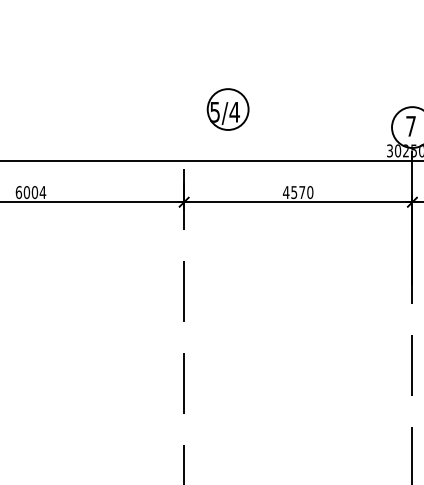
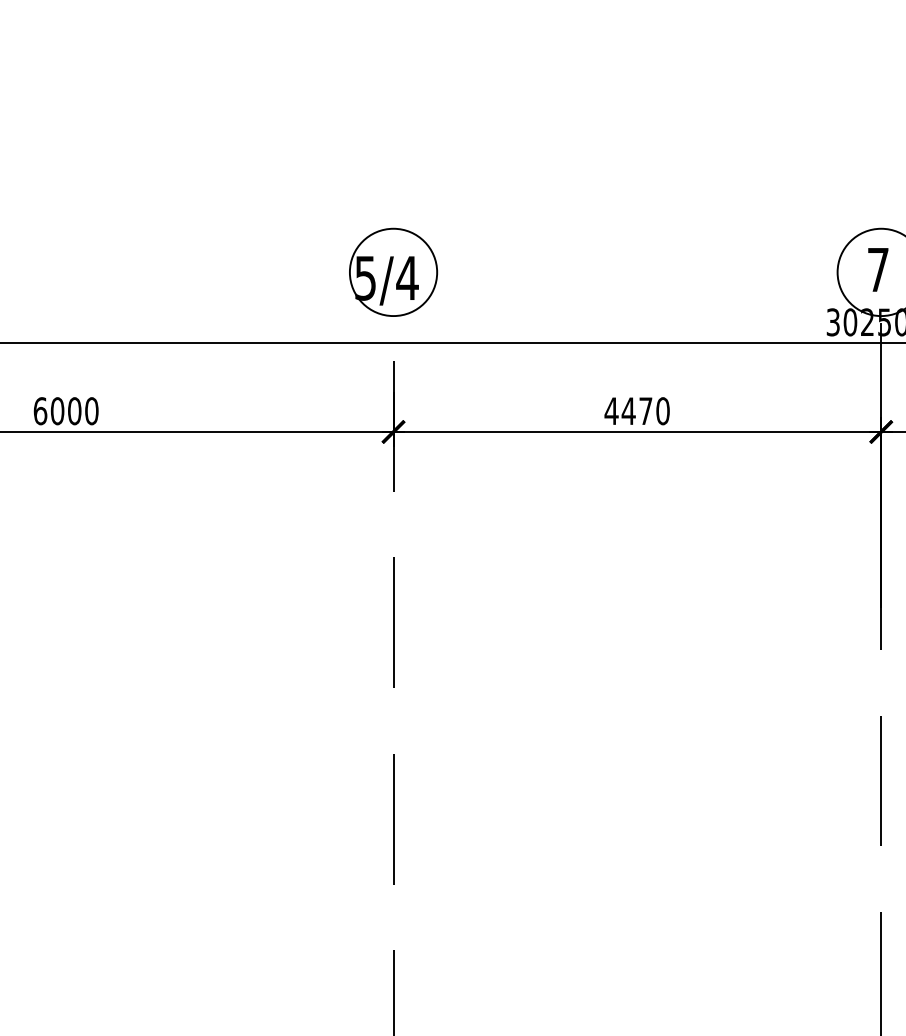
part: (227, 109) -> (392, 272), moved
text: (42, 192) -> (90, 411), 6004 -> 6000
text: (294, 192) -> (629, 411), 4570 -> 4470

